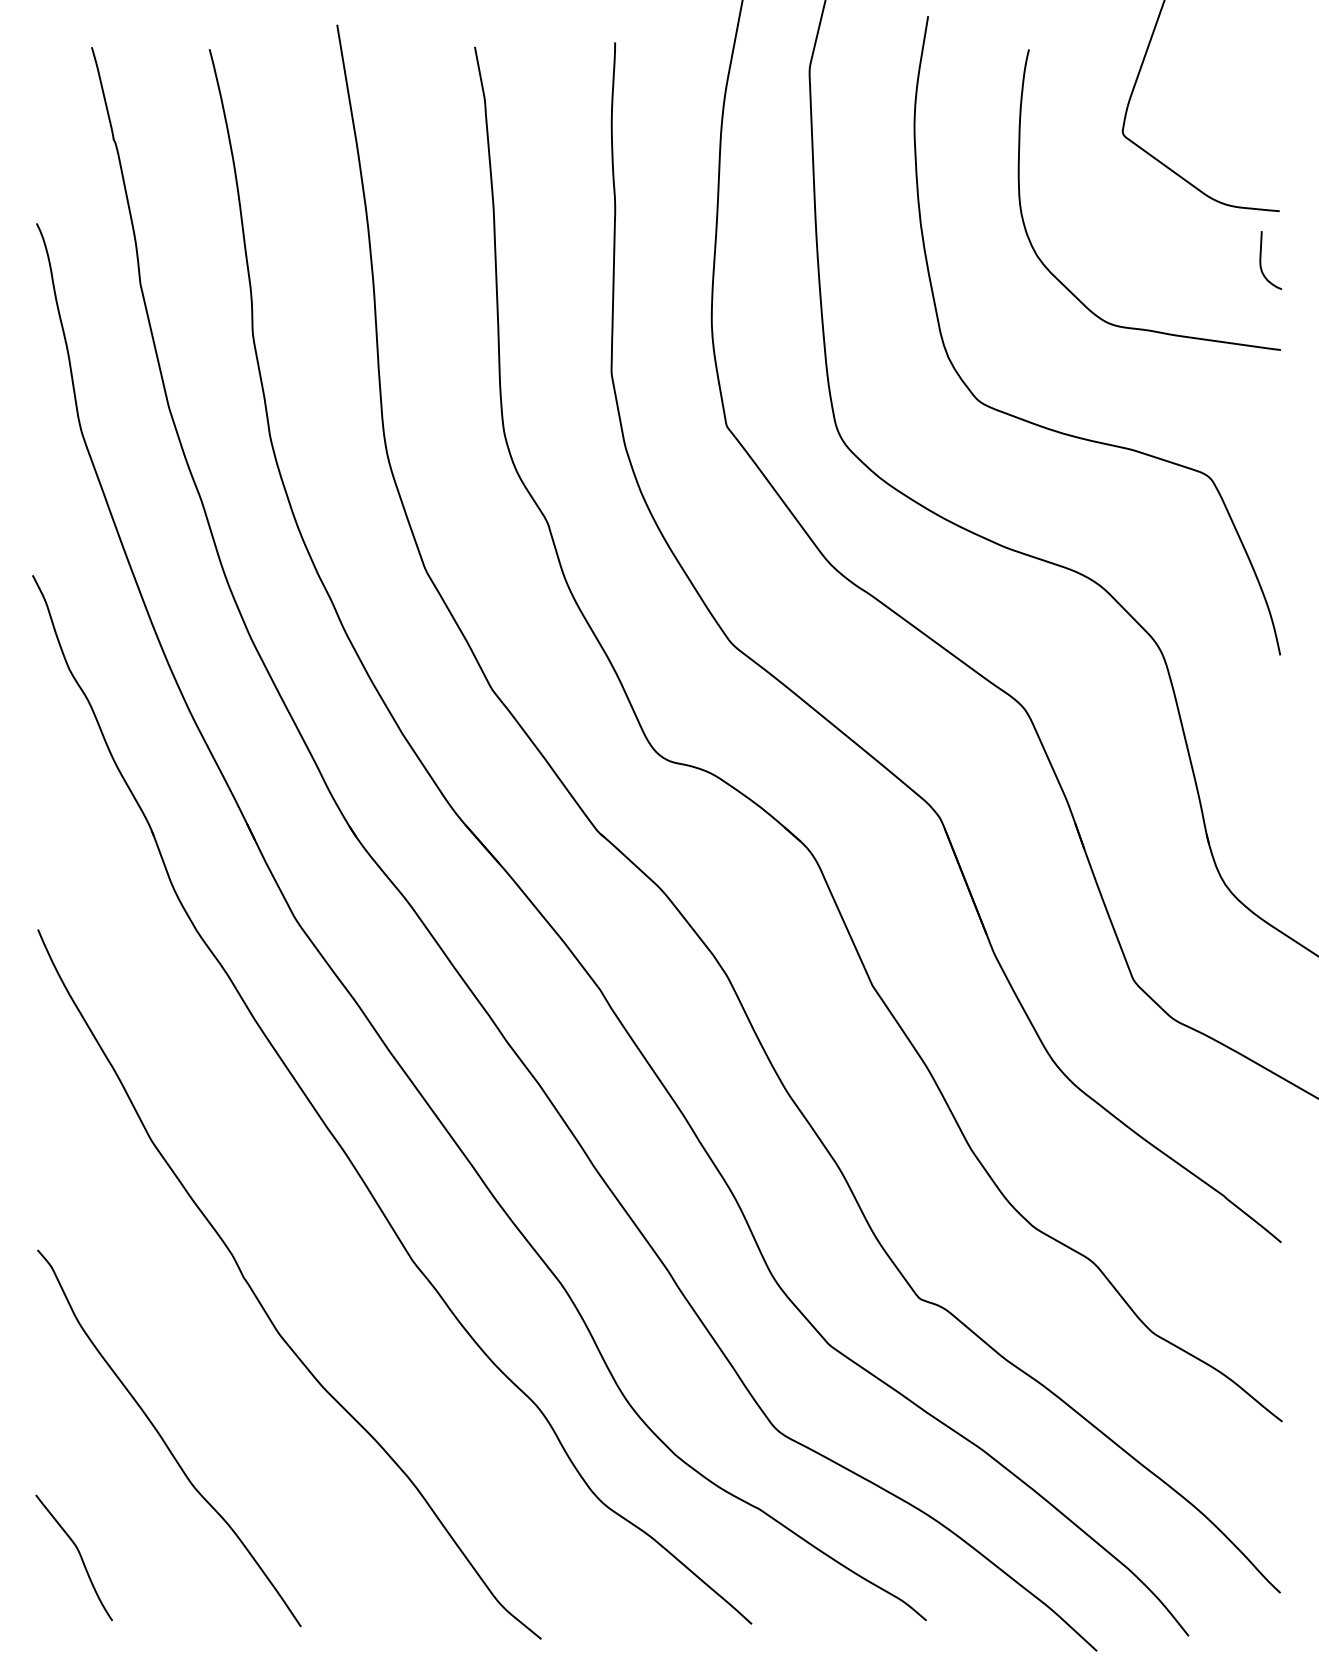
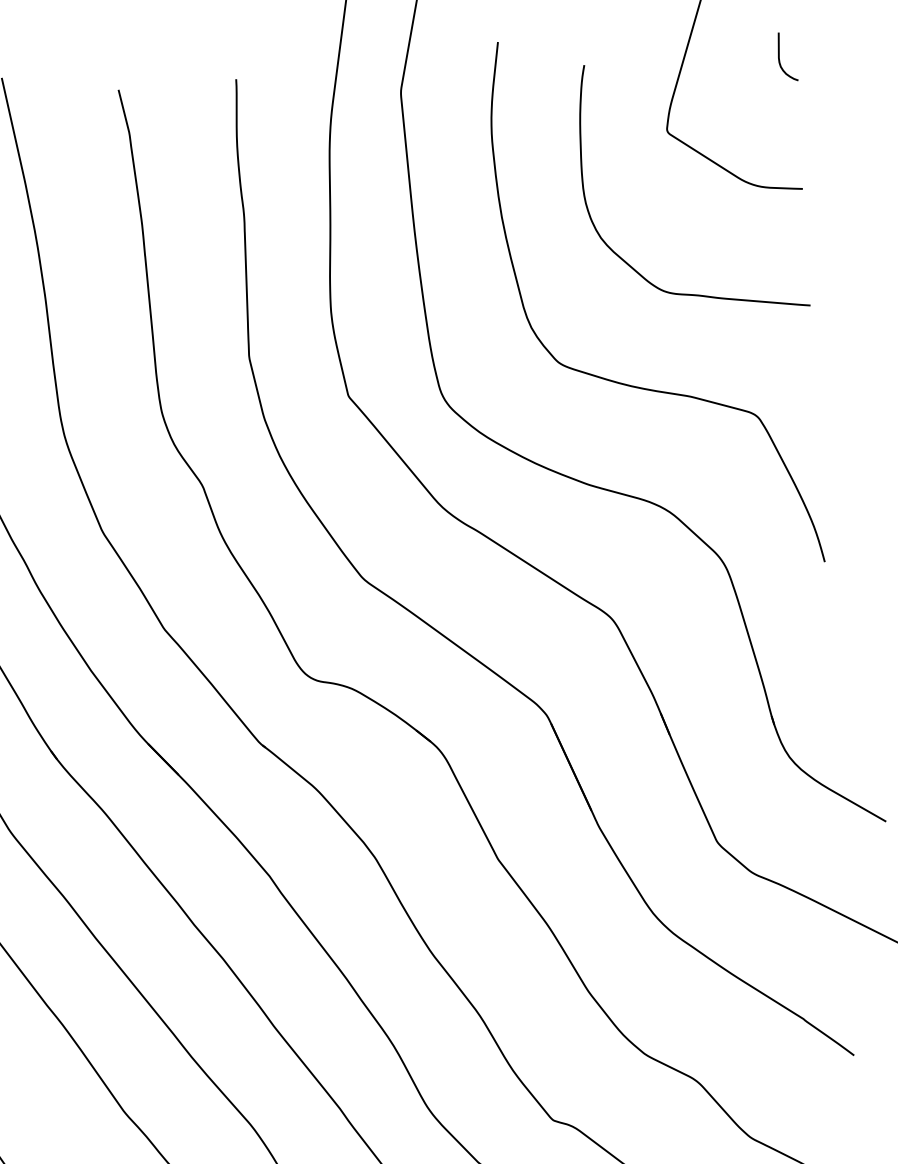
curve: (1261, 260) -> (779, 57), moved

